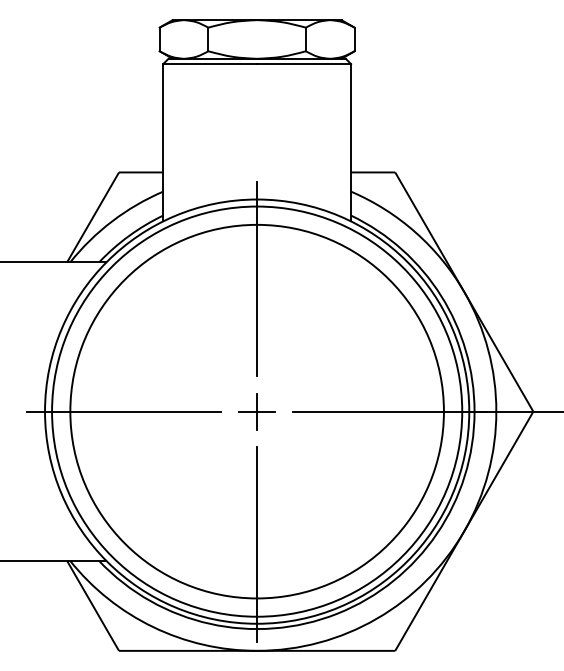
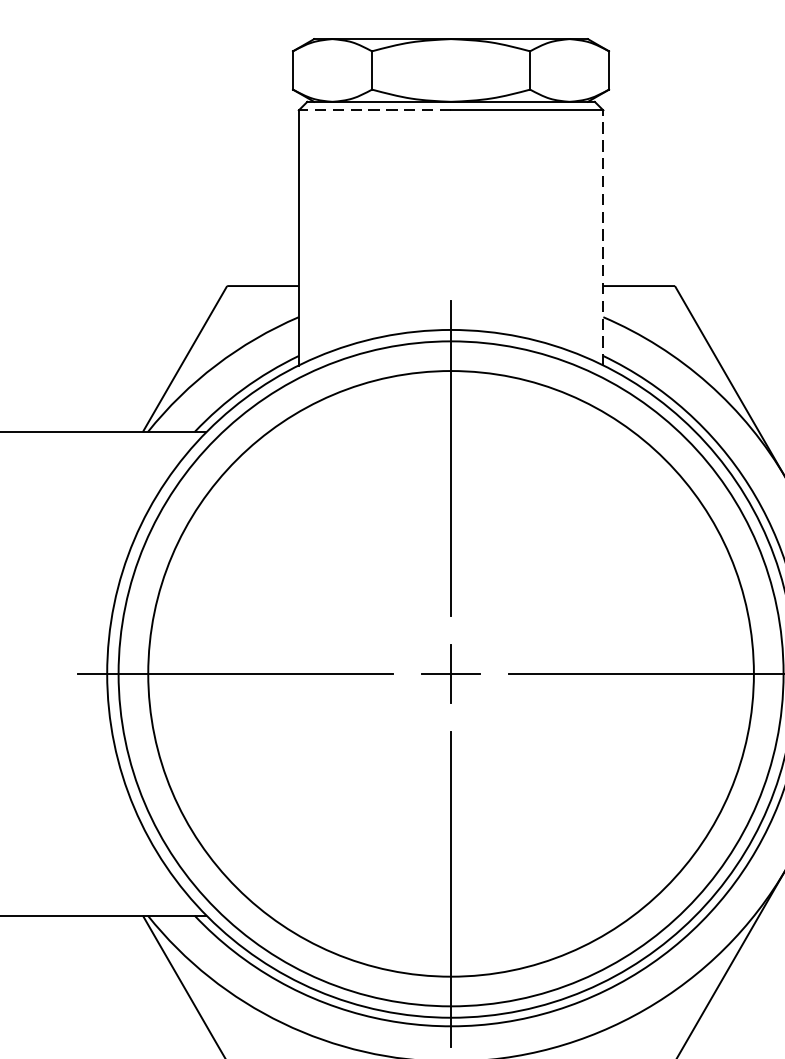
line: (210, 64) -> (375, 111), solid -> dashed
line: (351, 142) -> (604, 237), solid -> dashed

